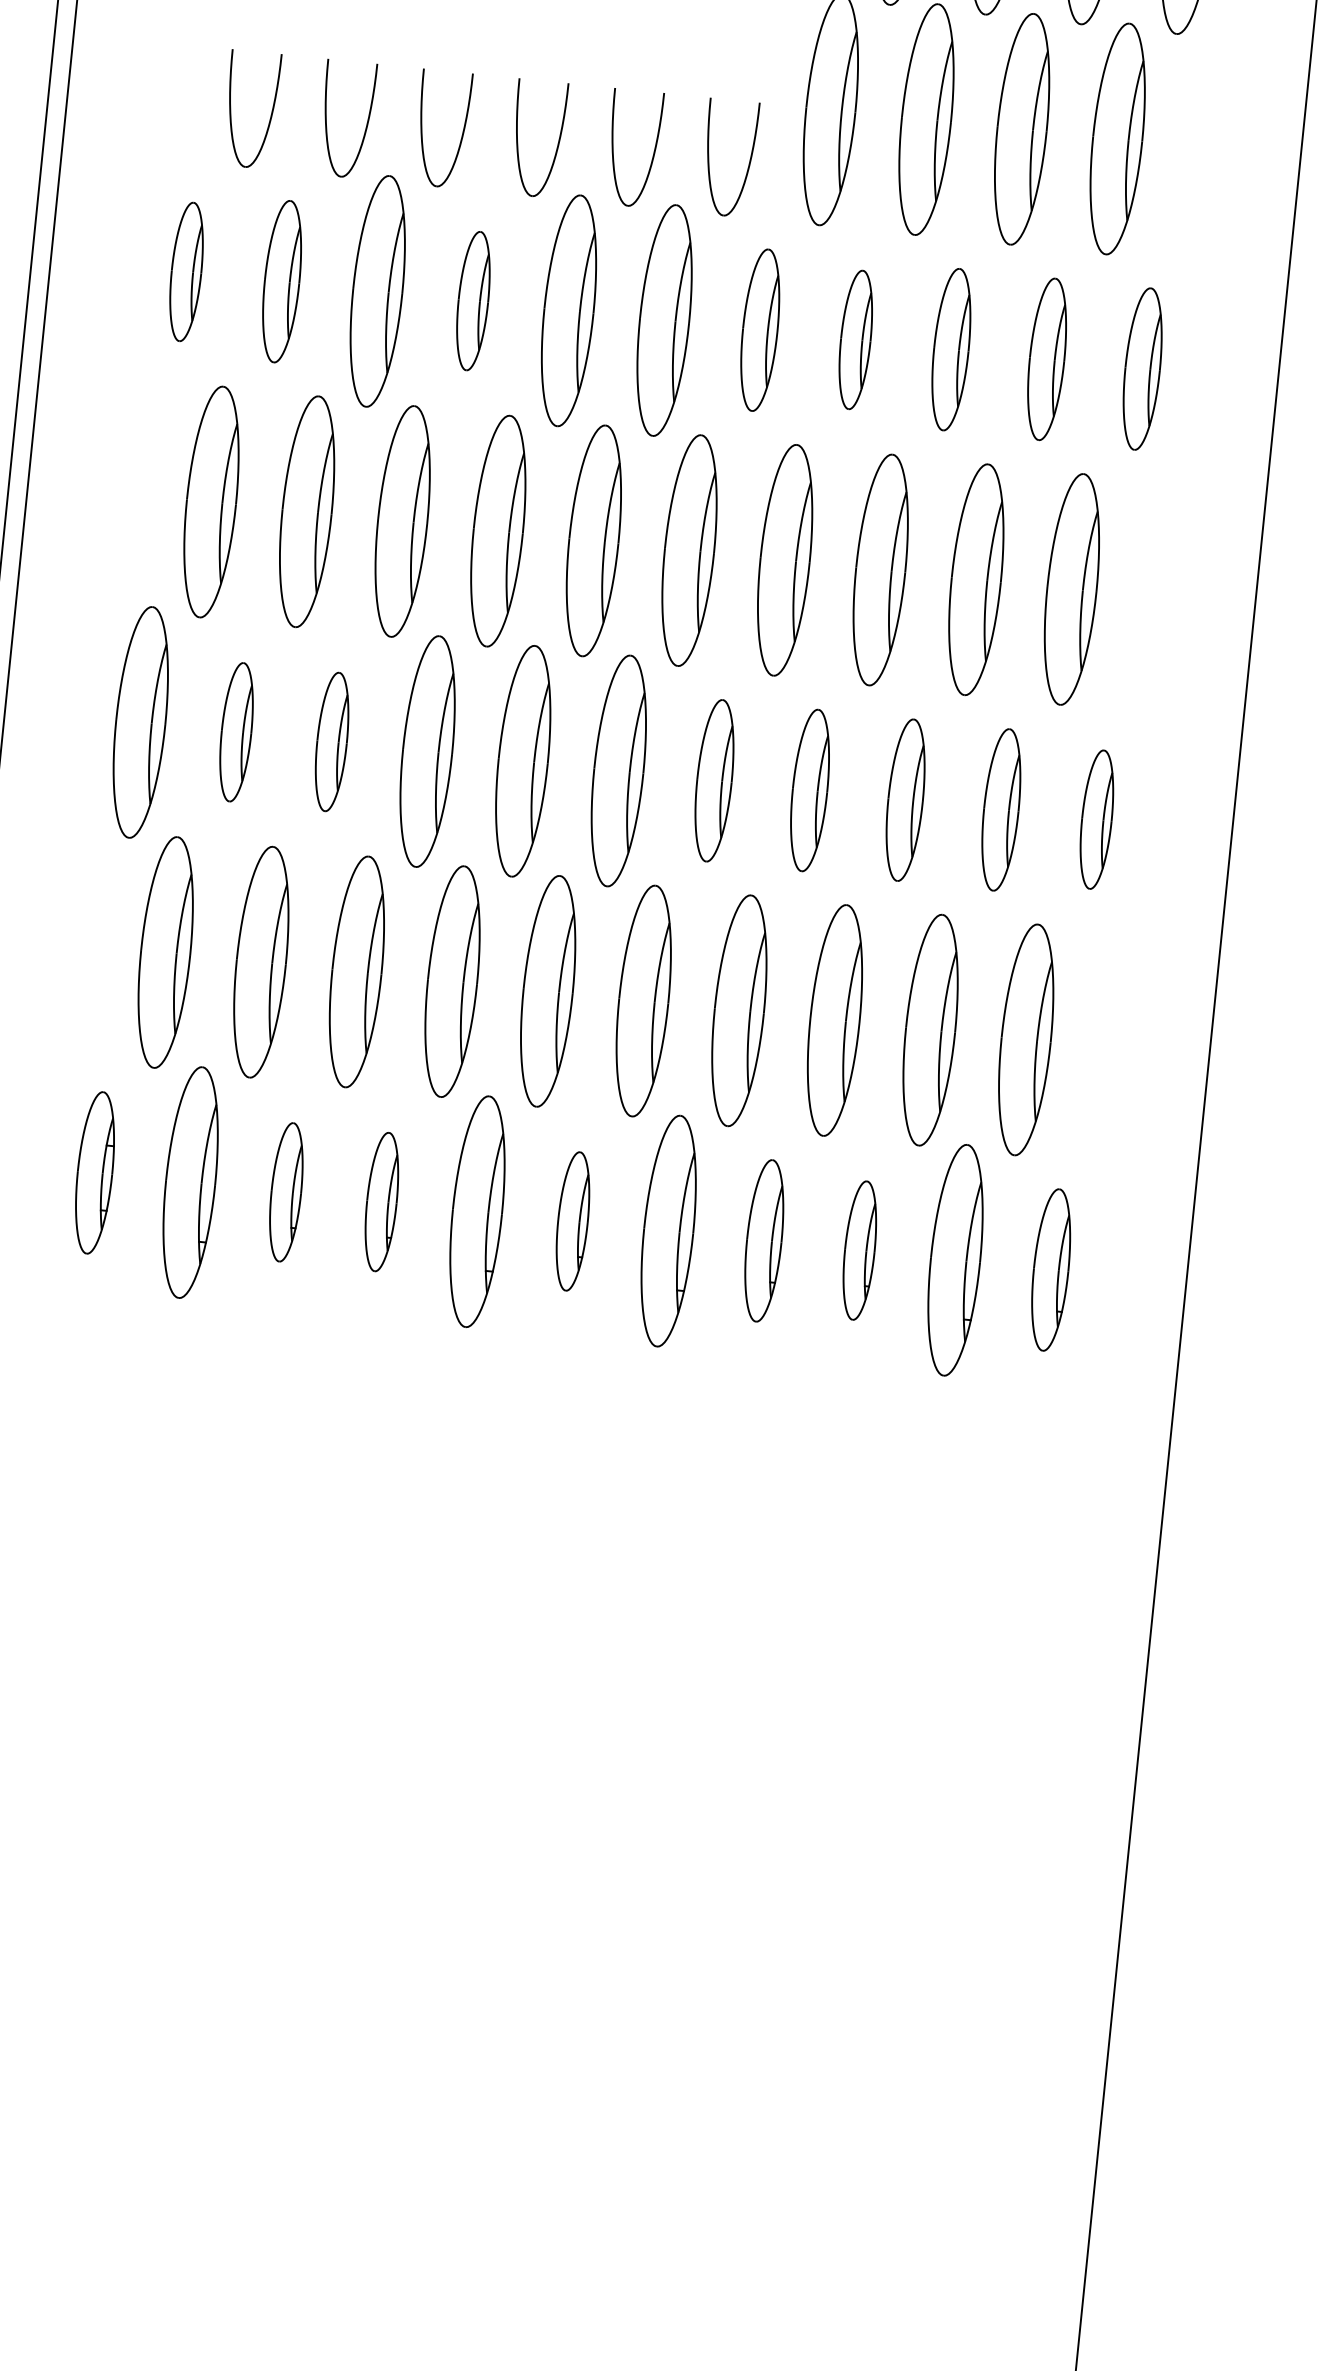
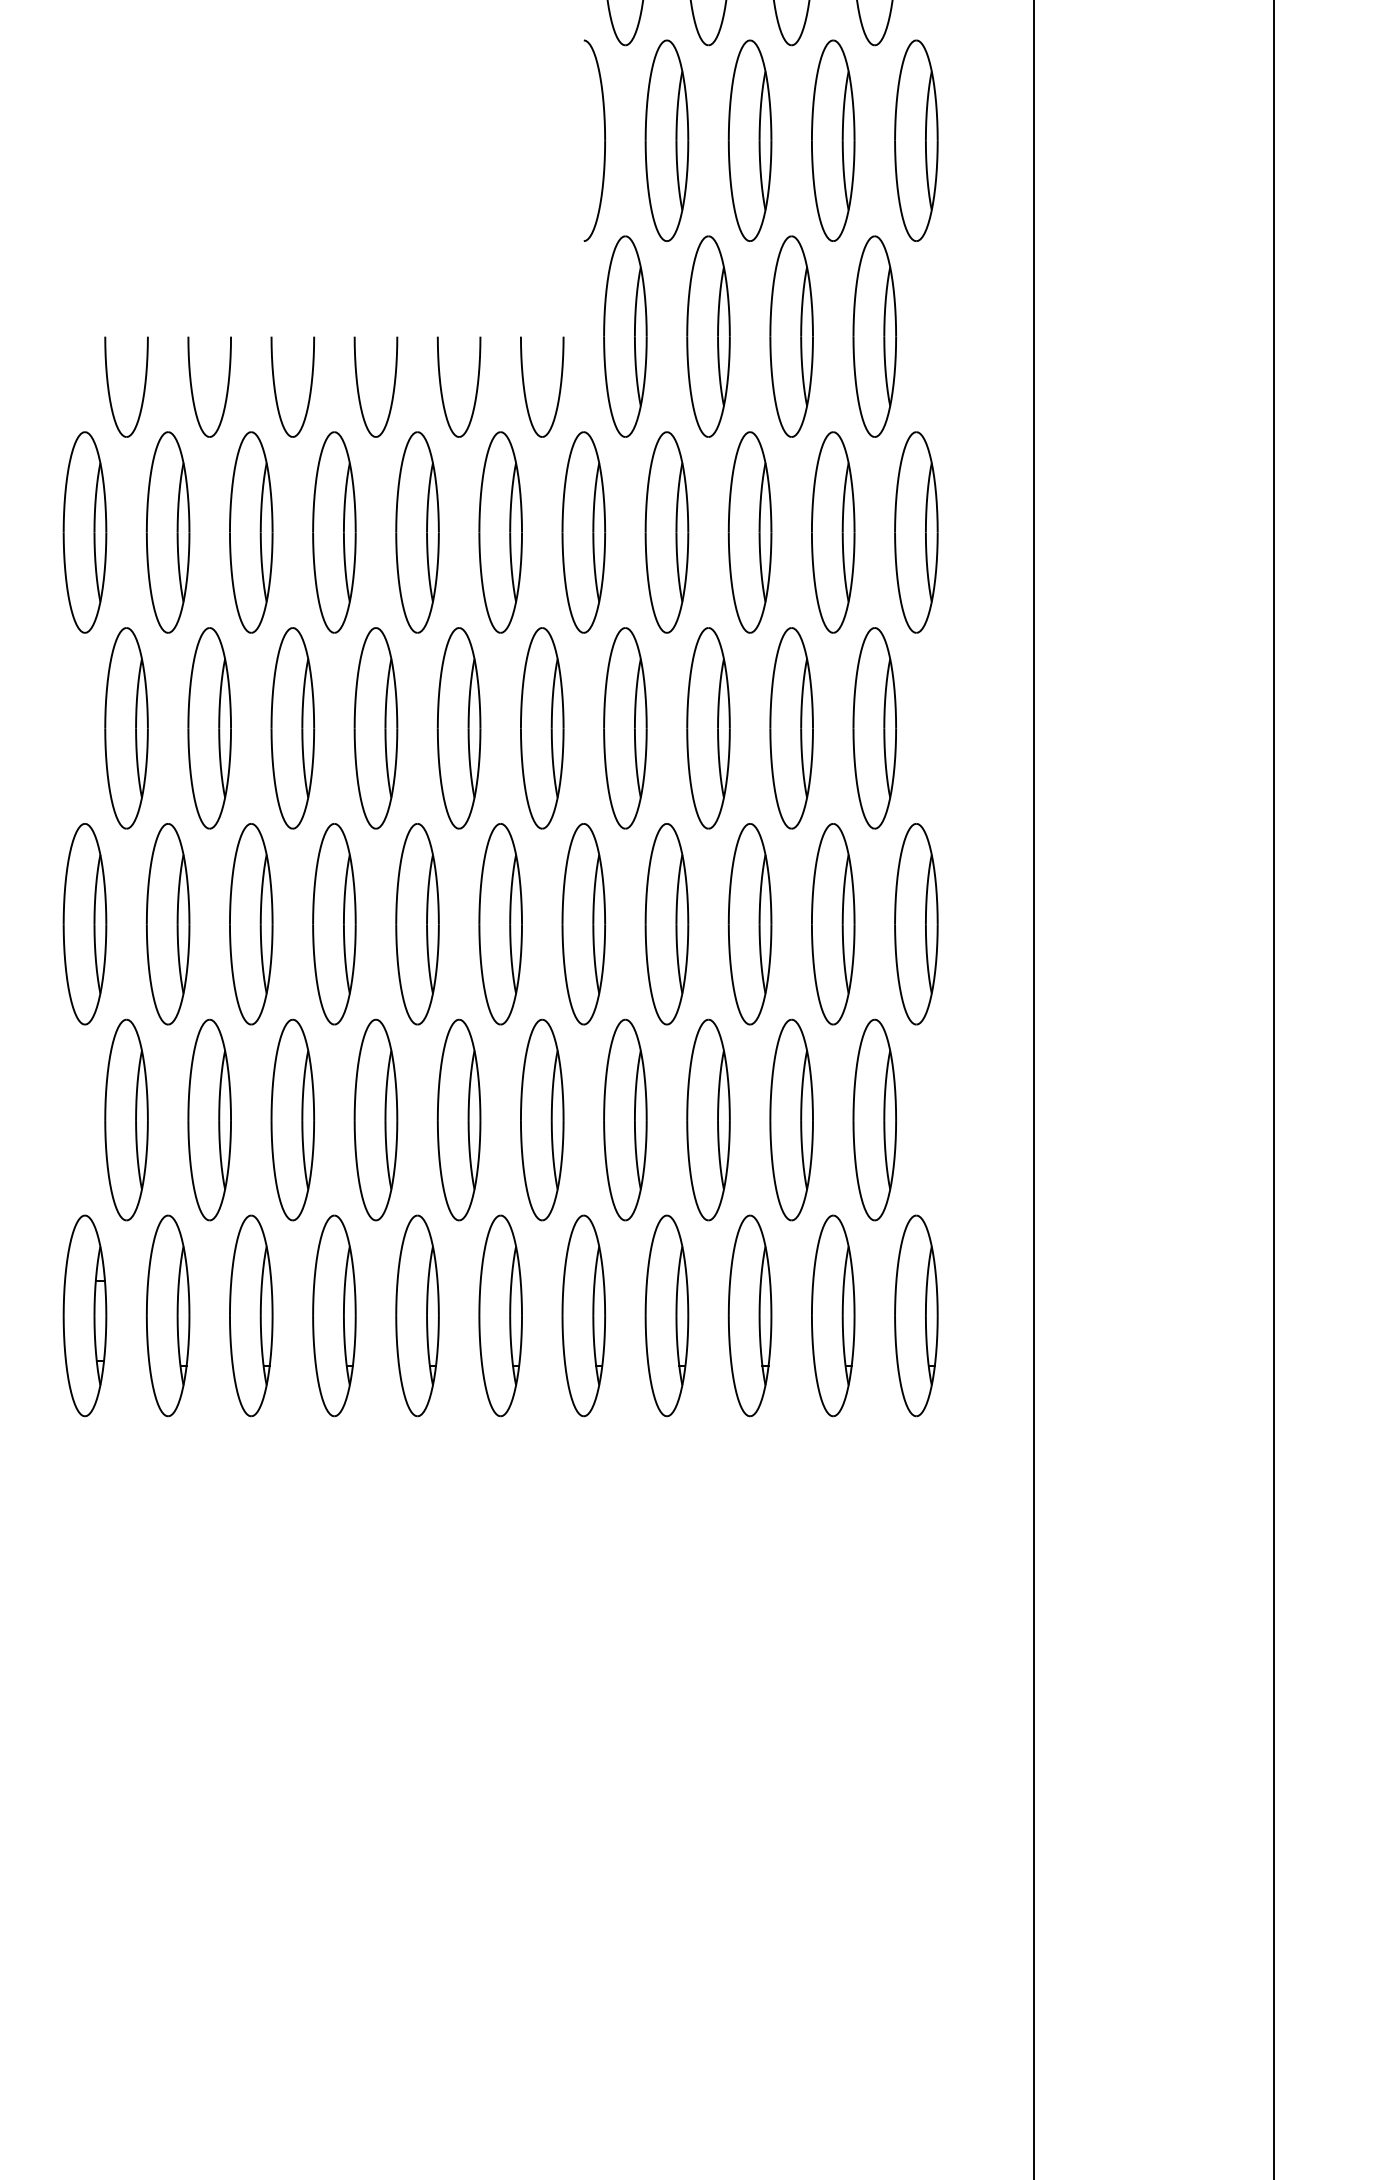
part: (185, 271) -> (84, 532), size x1.67
part: (281, 281) -> (167, 532), size x1.43
part: (473, 301) -> (334, 532), size x1.67
part: (759, 330) -> (583, 532), size x1.43
part: (855, 339) -> (666, 532), size x1.67
part: (950, 349) -> (749, 532), size x1.43
part: (1047, 359) -> (833, 532), size x1.43
part: (1142, 369) -> (916, 532), size x1.43
part: (236, 732) -> (168, 924), size x1.67
part: (332, 742) -> (251, 924), size x1.67
part: (714, 780) -> (583, 924), size x1.43
part: (809, 790) -> (666, 924), size x1.43
part: (904, 800) -> (749, 924), size x1.43
part: (1001, 810) -> (833, 924), size x1.43
part: (1096, 819) -> (916, 924), size x1.67
part: (94, 1172) -> (84, 1315), size x1.43
part: (286, 1191) -> (251, 1315), size x1.67
part: (382, 1201) -> (334, 1315), size x1.67
part: (572, 1220) -> (500, 1315), size x1.67
part: (763, 1240) -> (666, 1315), size x1.43
part: (859, 1250) -> (749, 1315), size x1.67
part: (1051, 1269) -> (916, 1315), size x1.43

